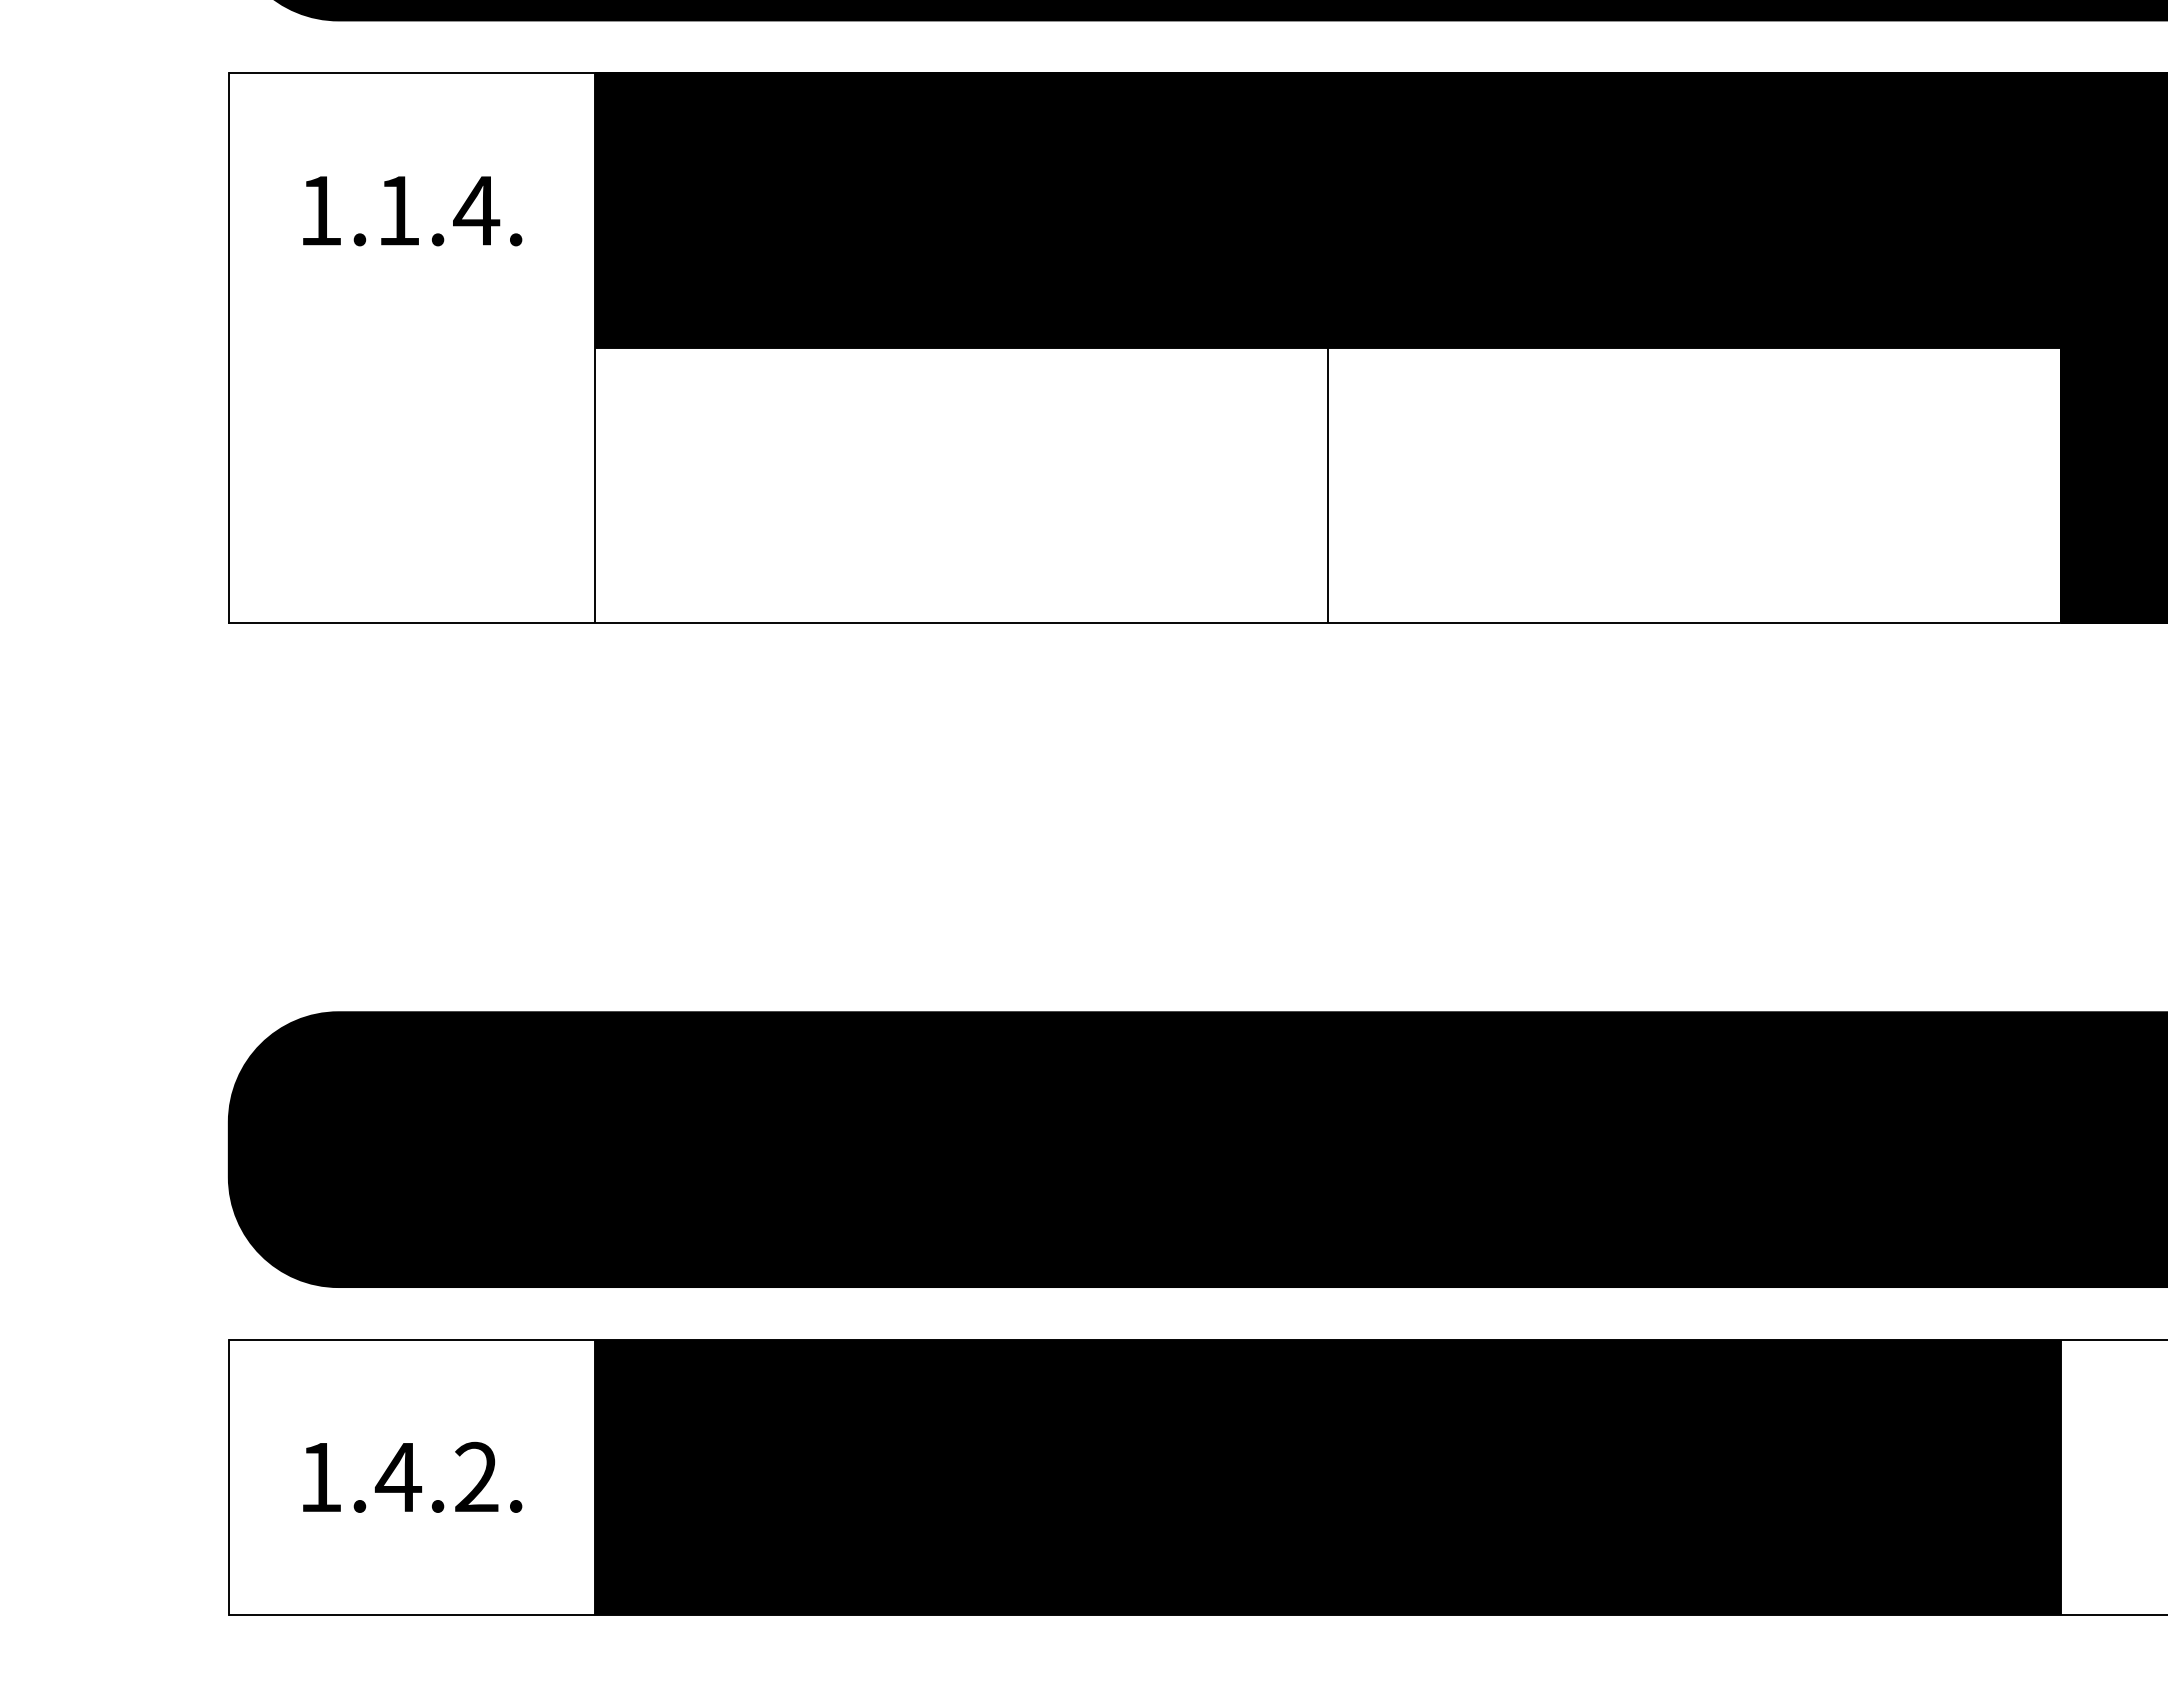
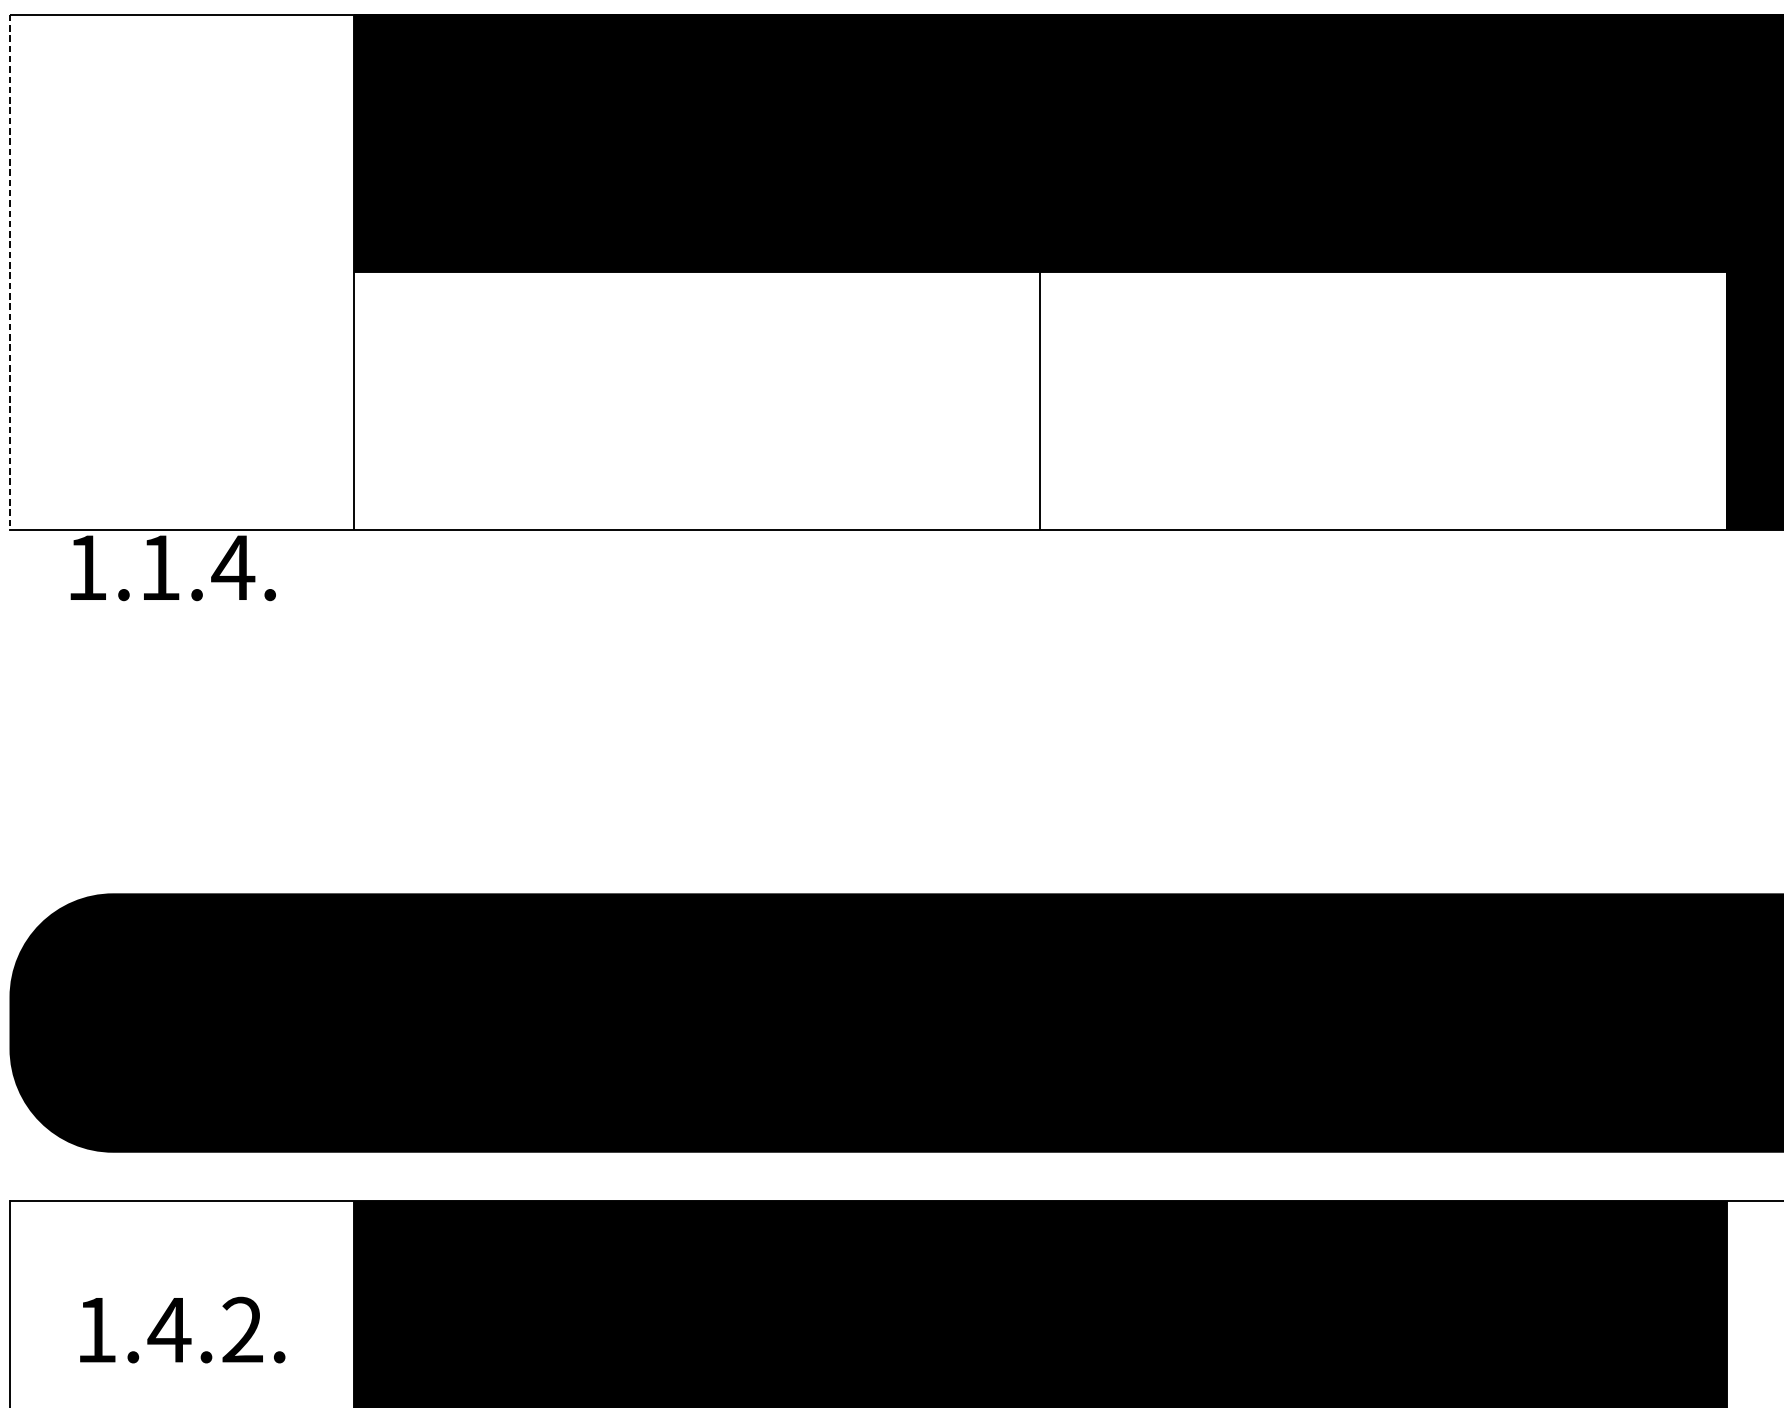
text: (412, 211) -> (173, 568), moved
line: (228, 348) -> (10, 272), solid -> dashed

